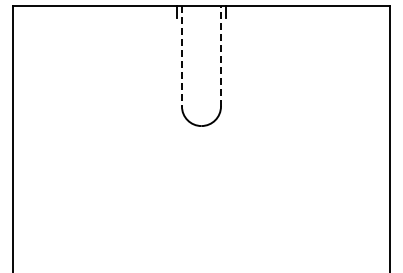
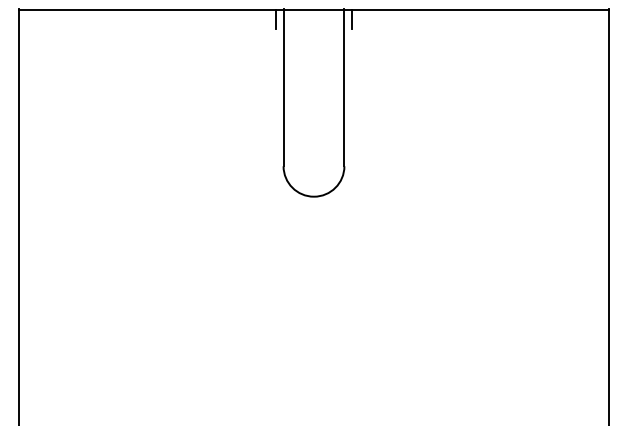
line: (221, 55) -> (345, 86), dashed -> solid
line: (181, 56) -> (282, 88), dashed -> solid

